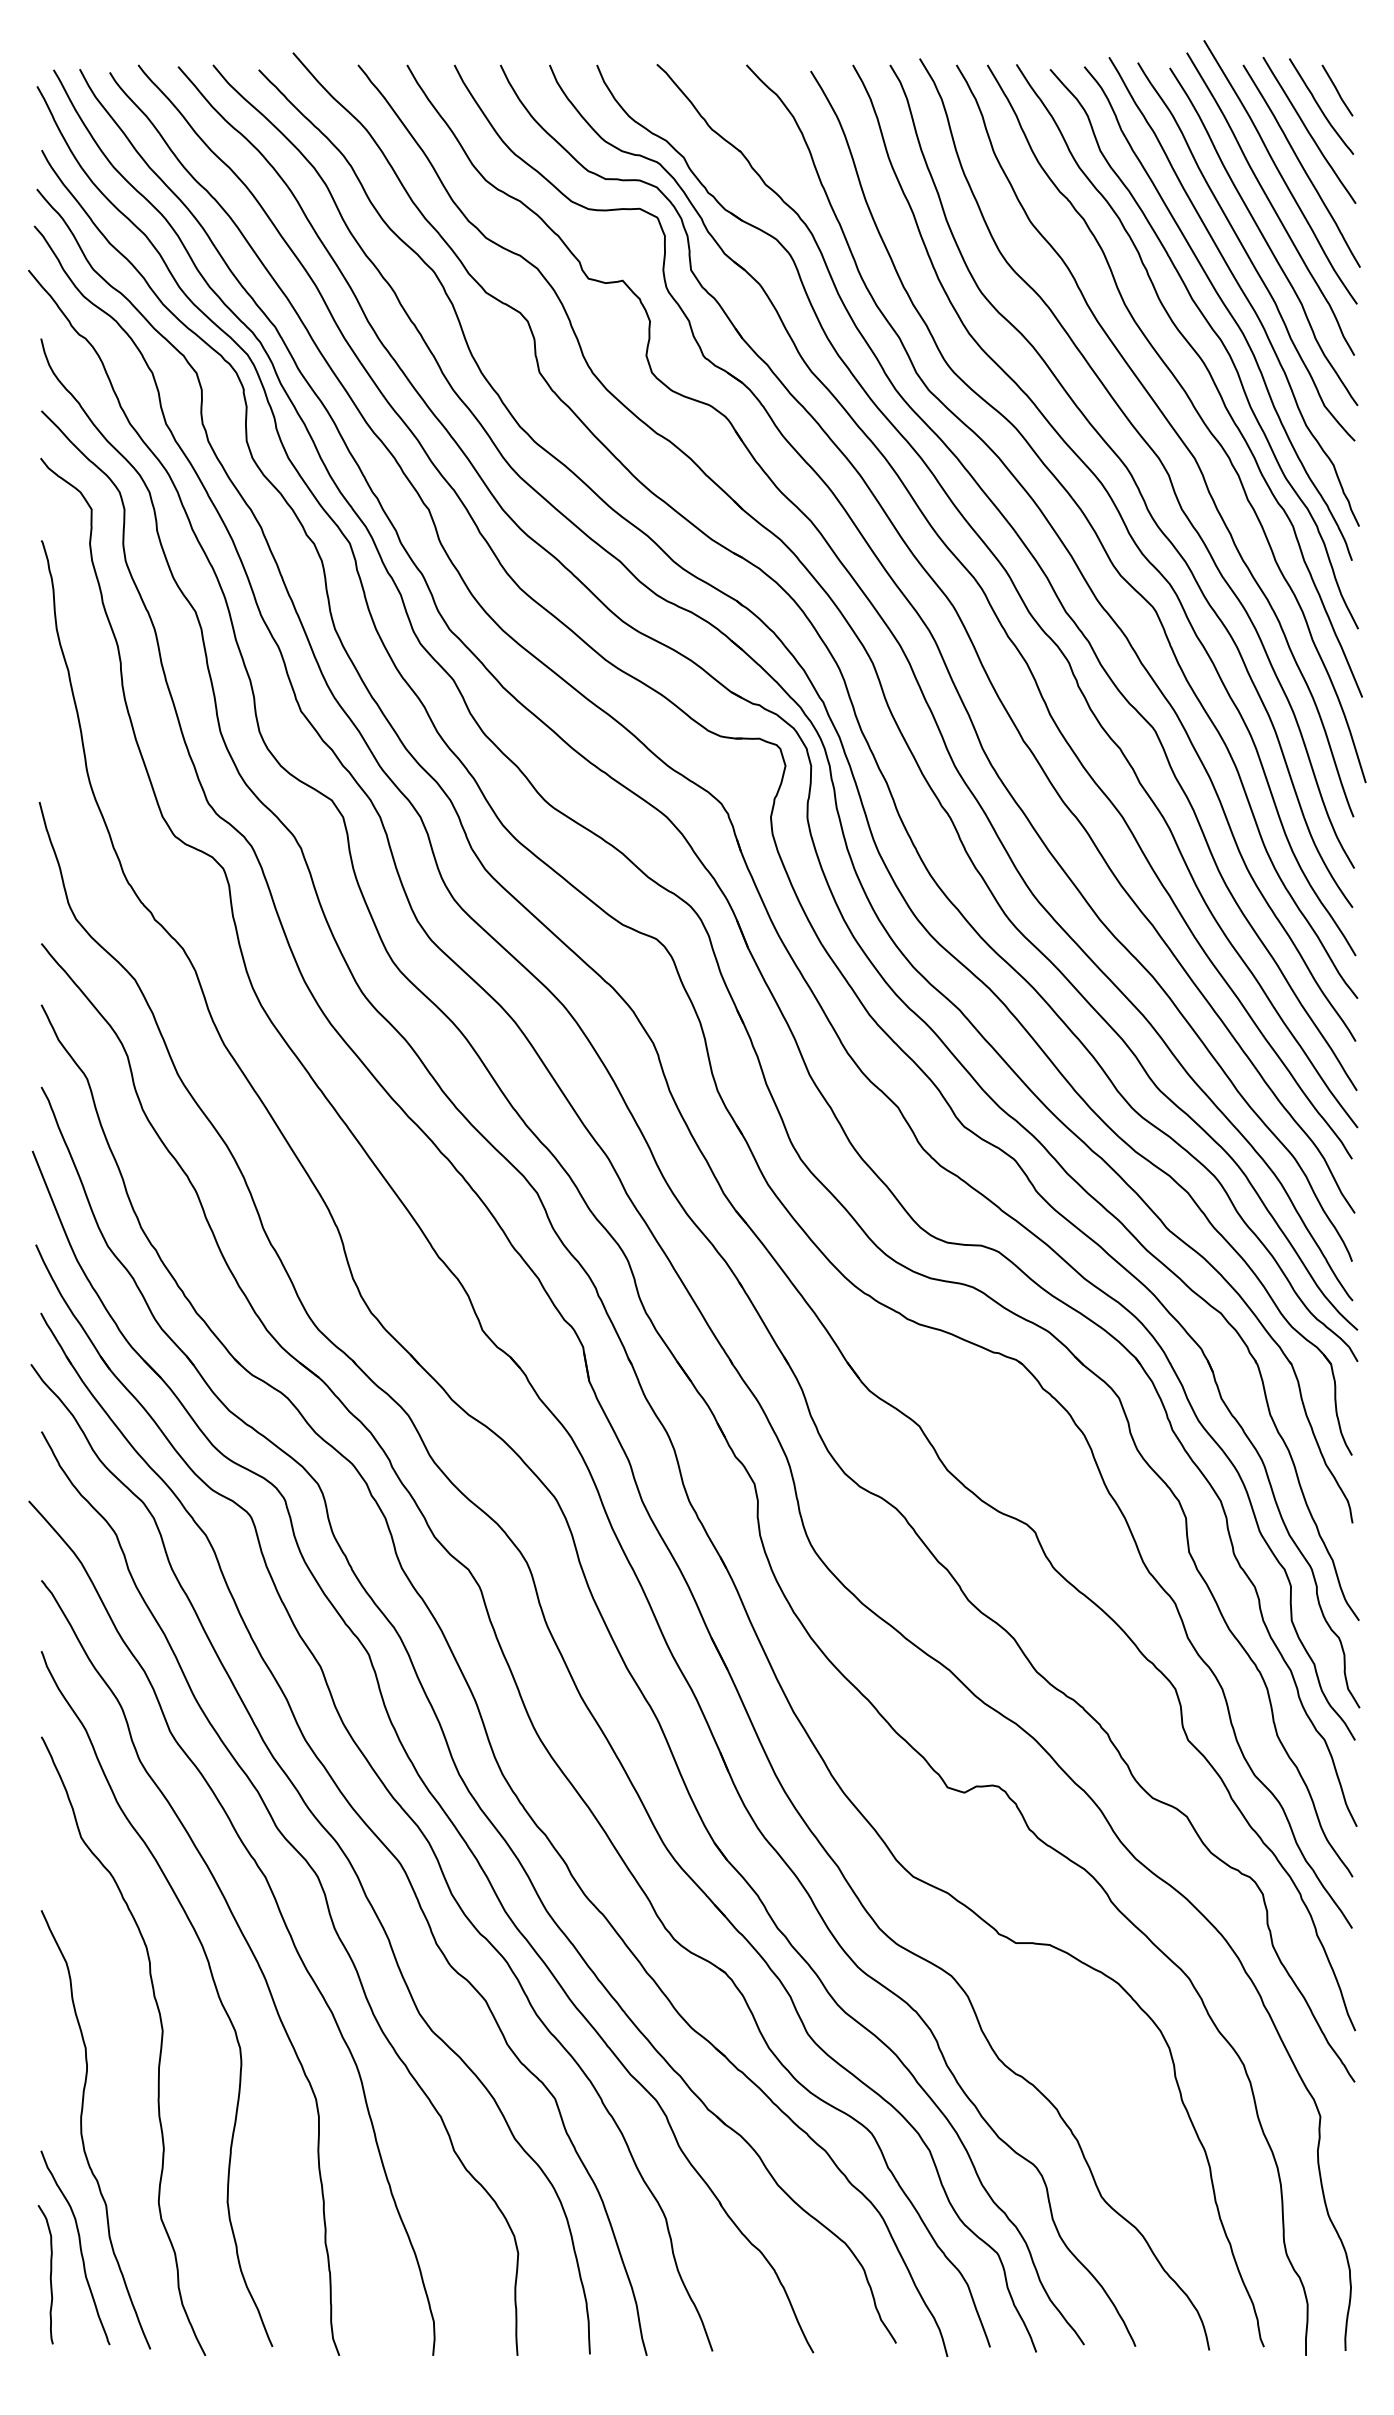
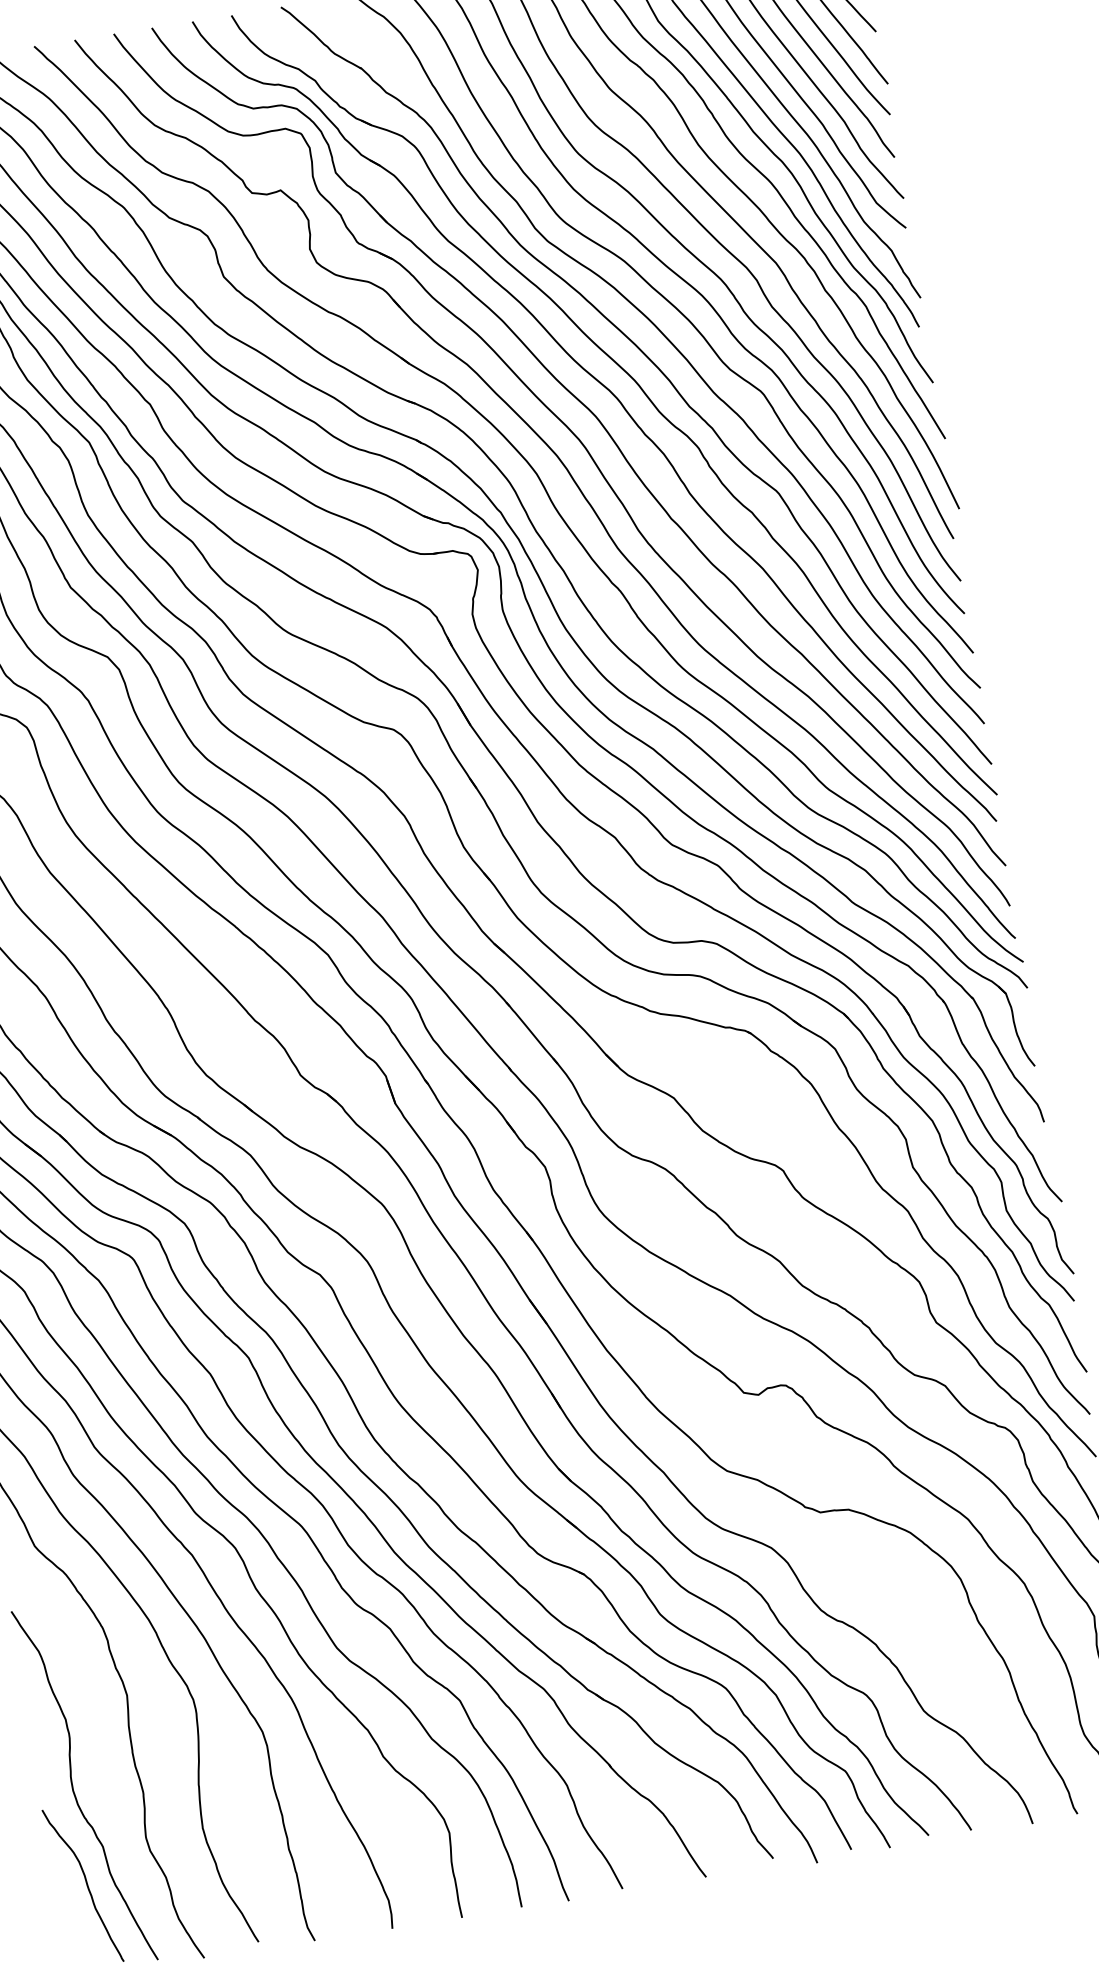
curve: (50, 2274) -> (65, 1911), removed

